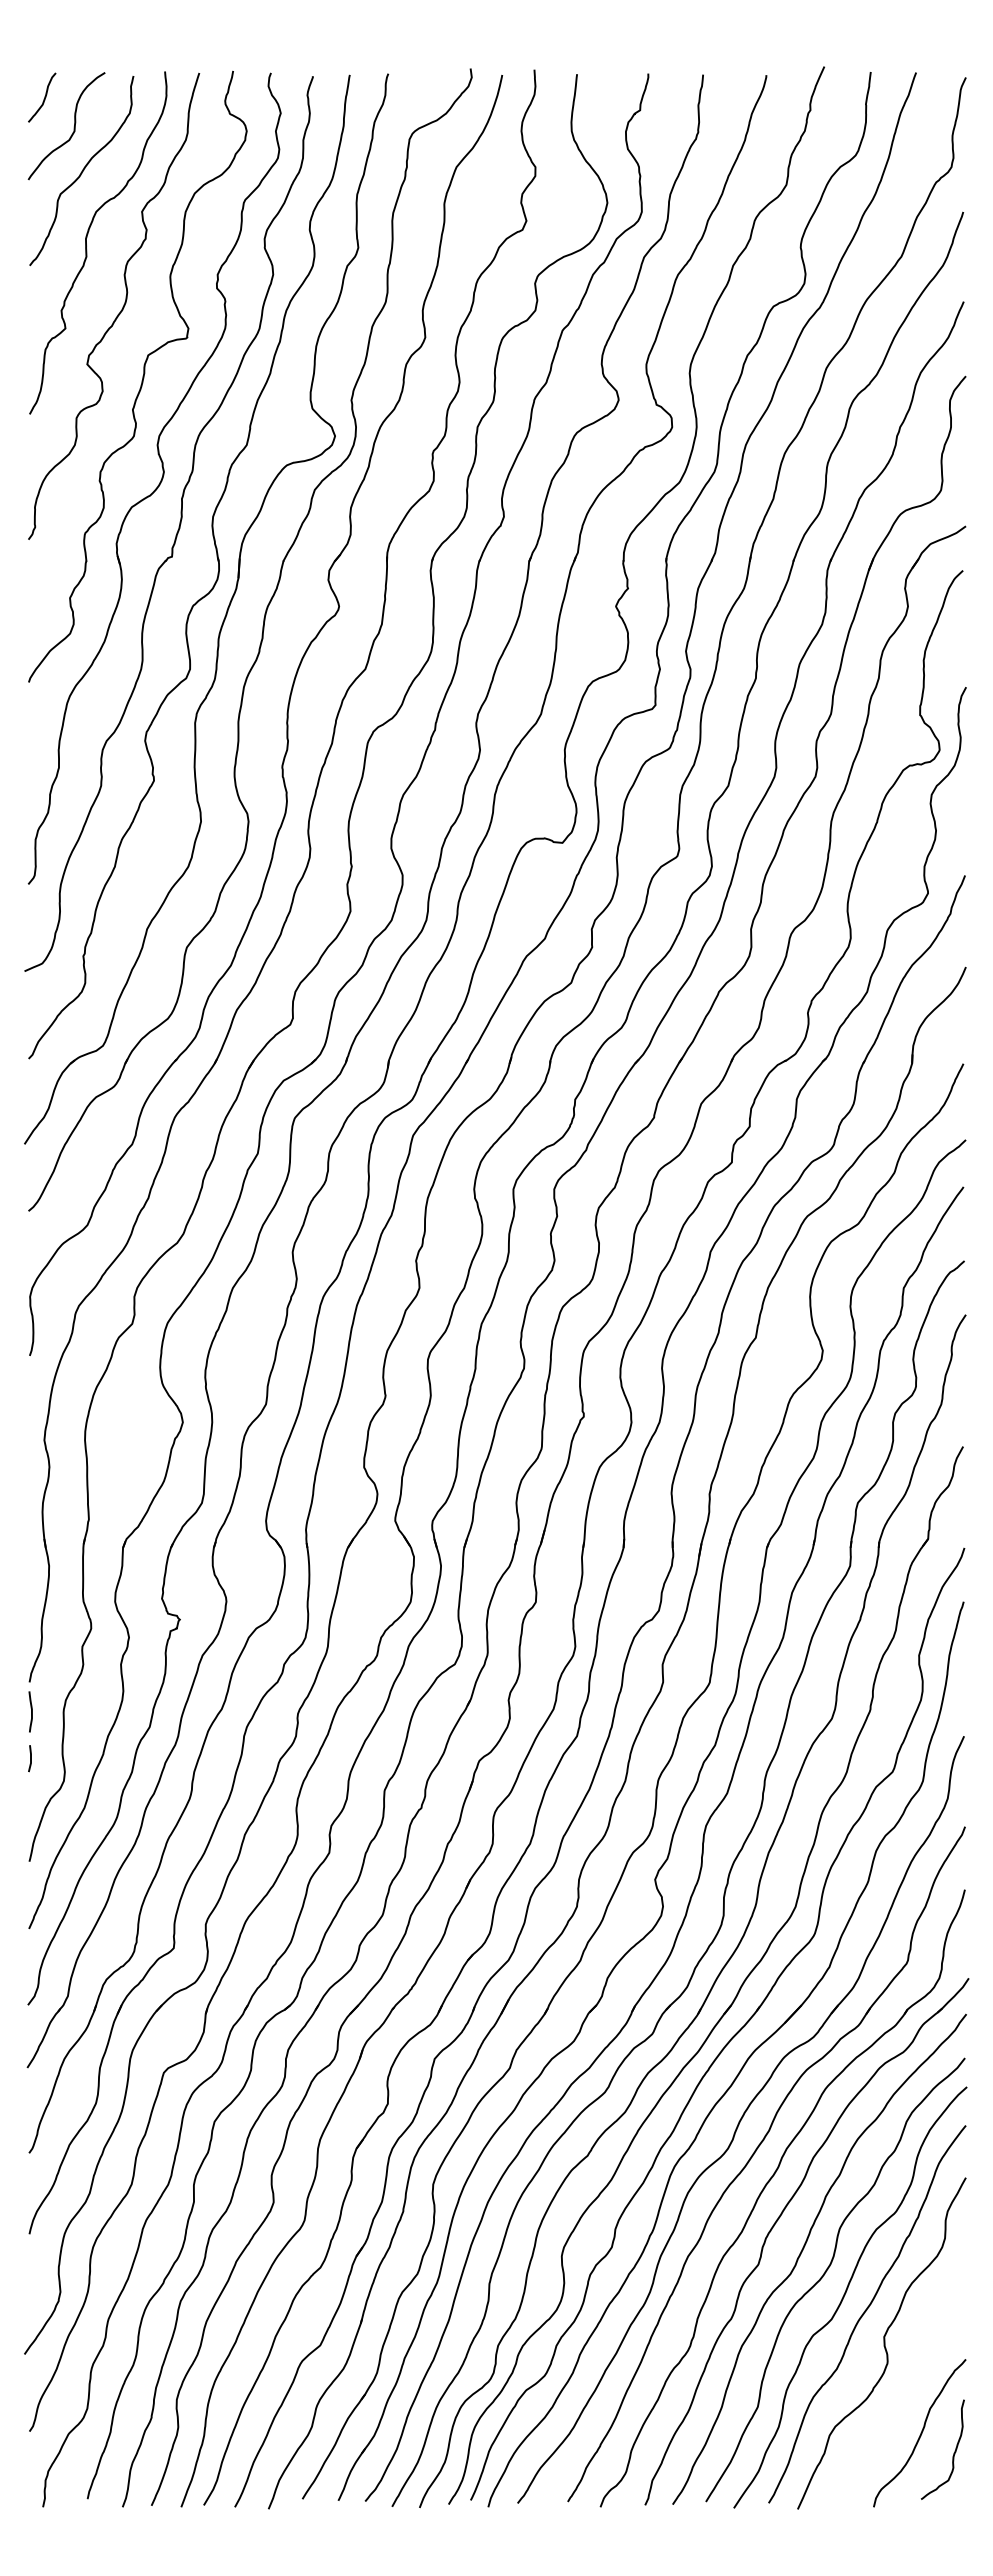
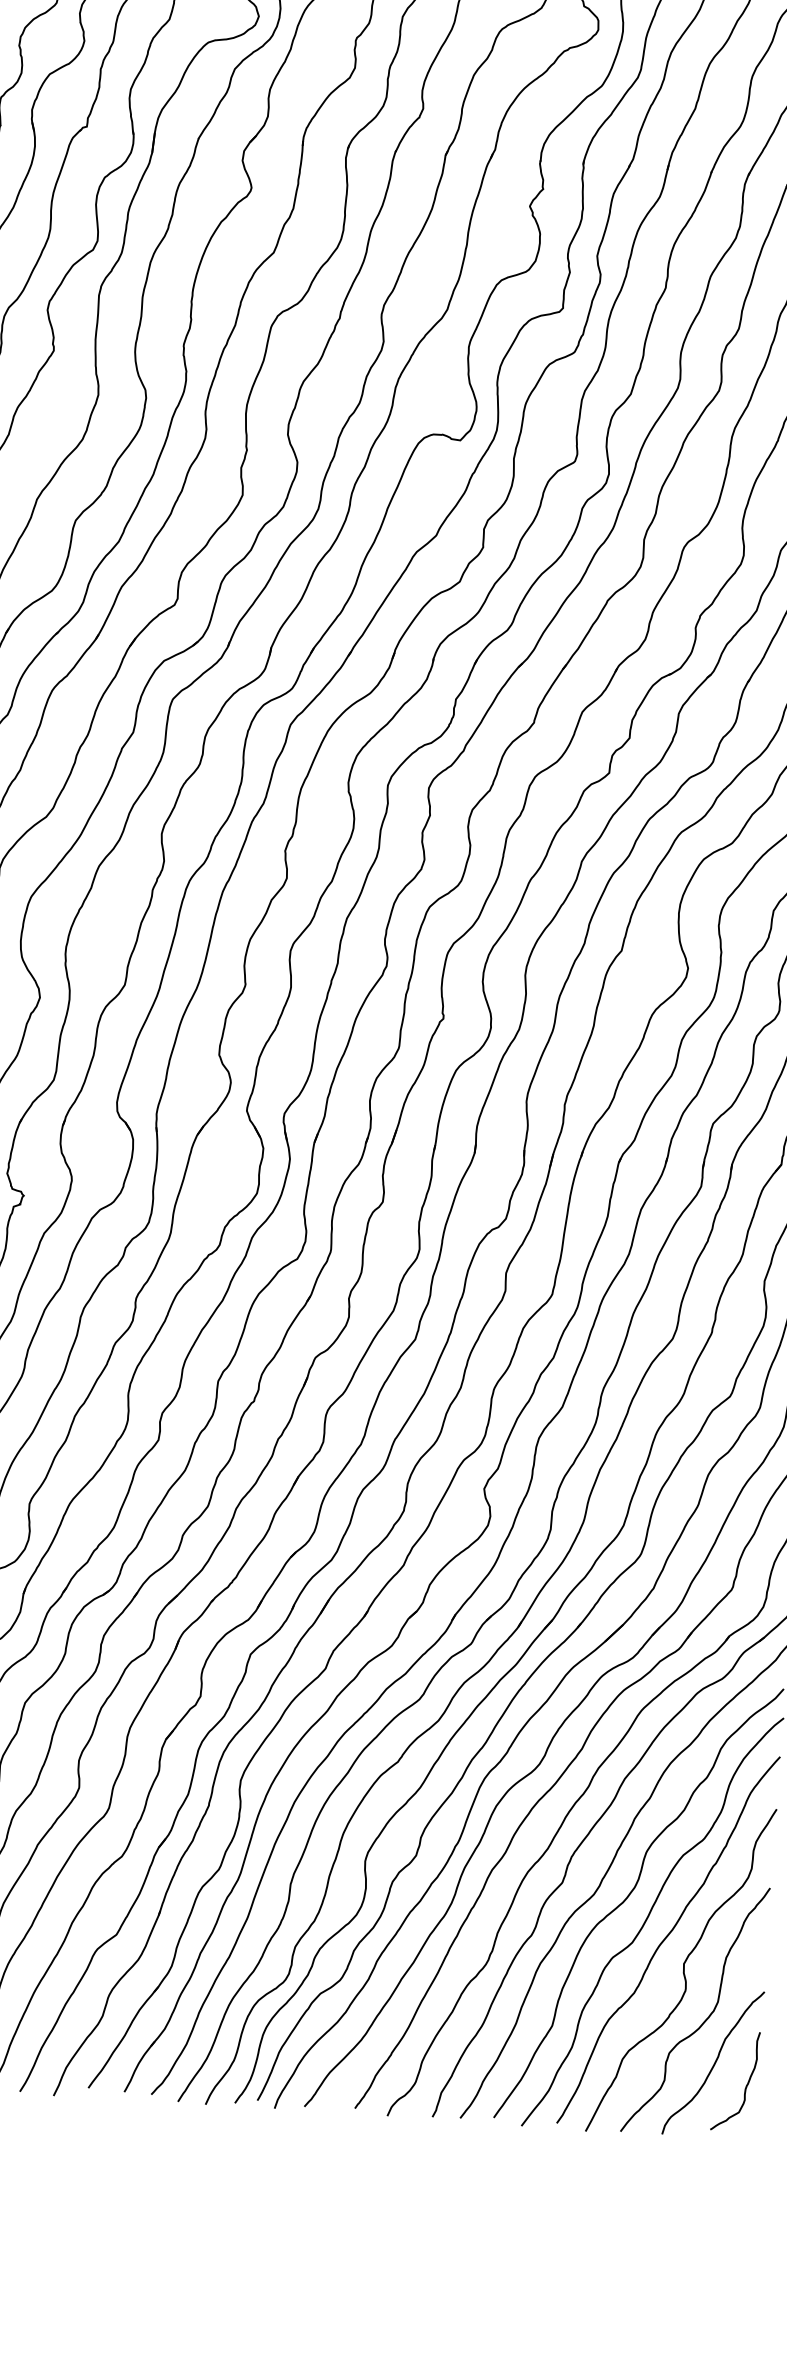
curve: (910, 2388) -> (706, 2017), added

